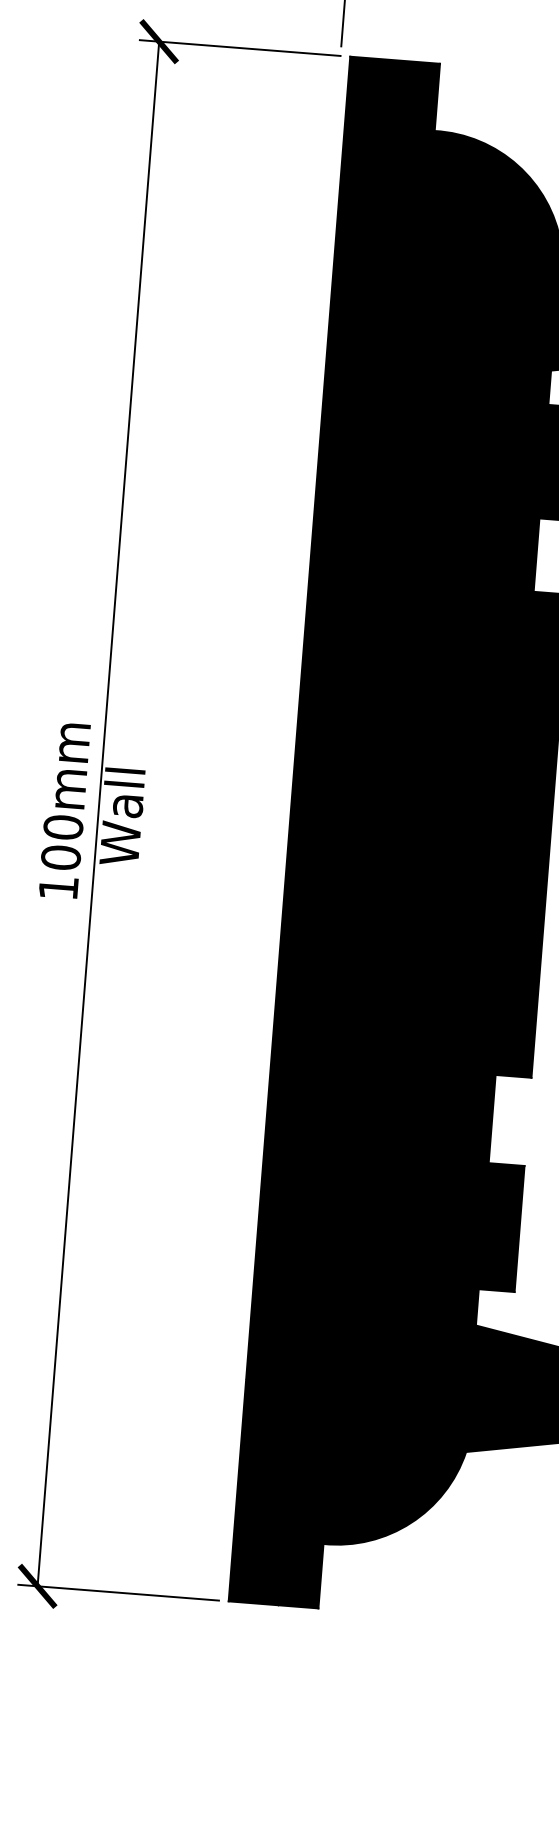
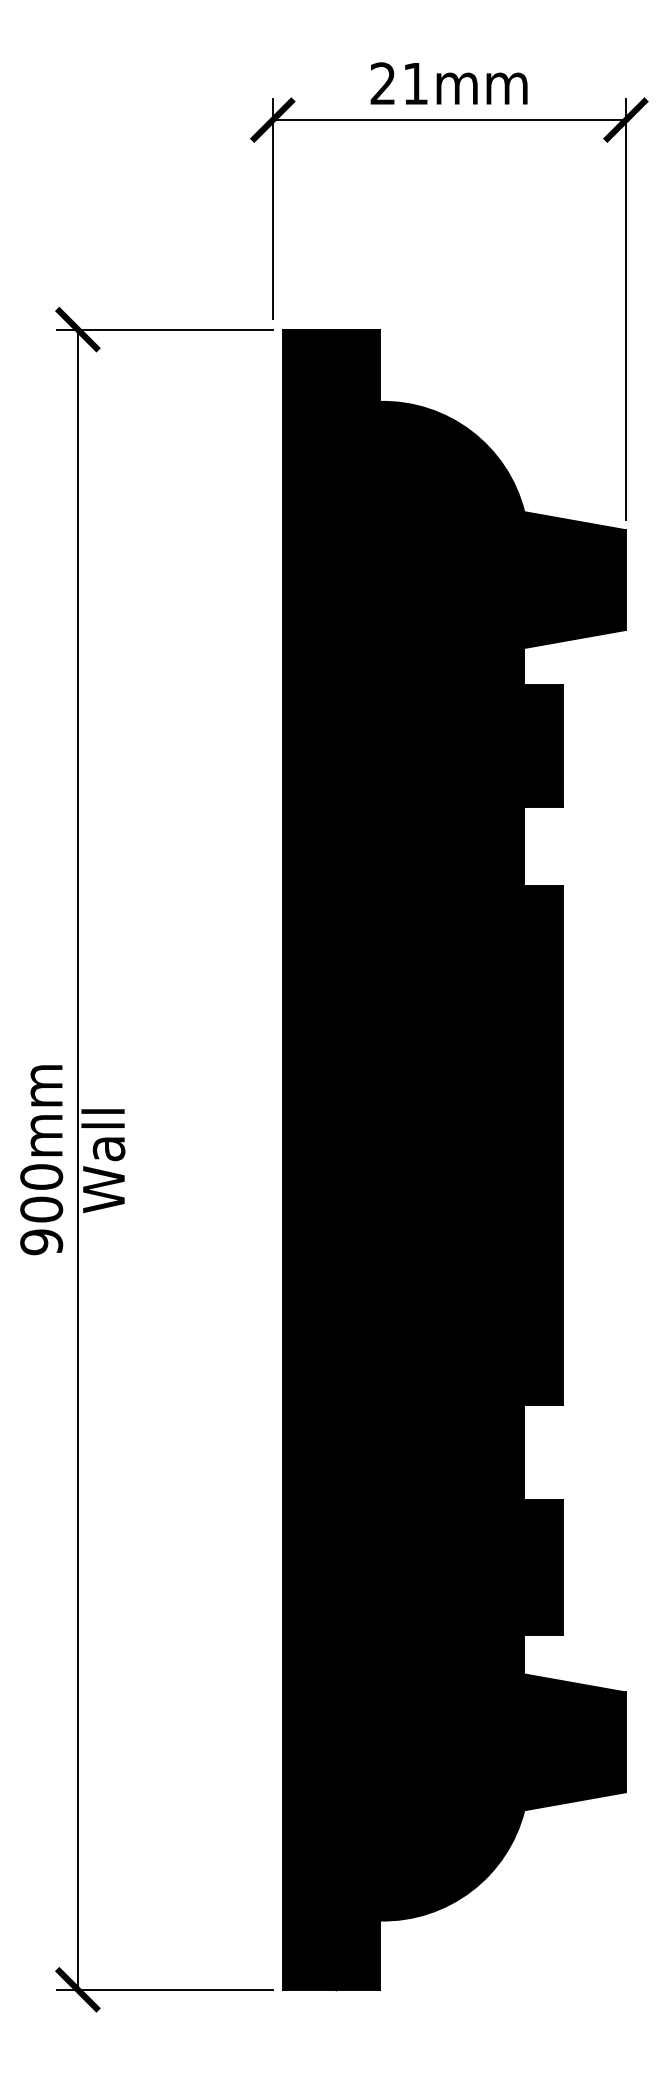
text: (58, 888) -> (41, 1242), 100mm -> 900mm

